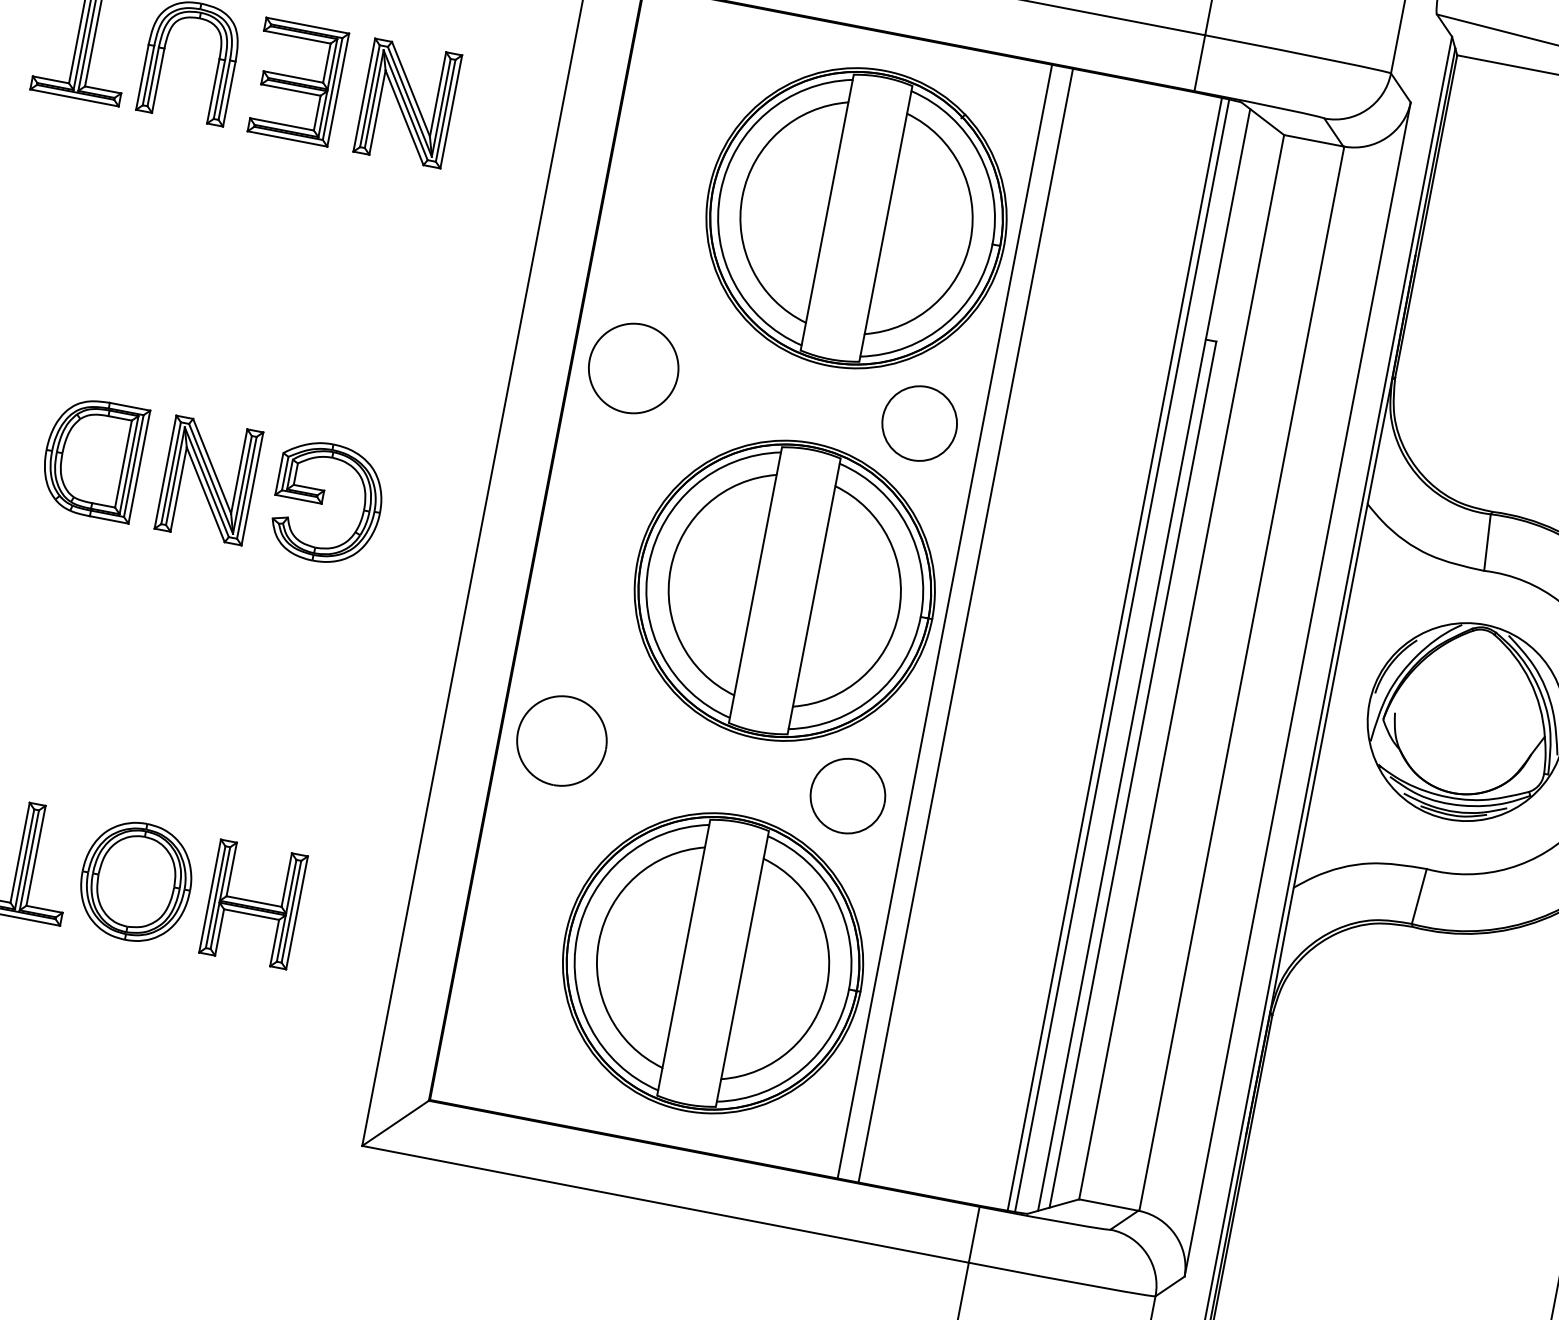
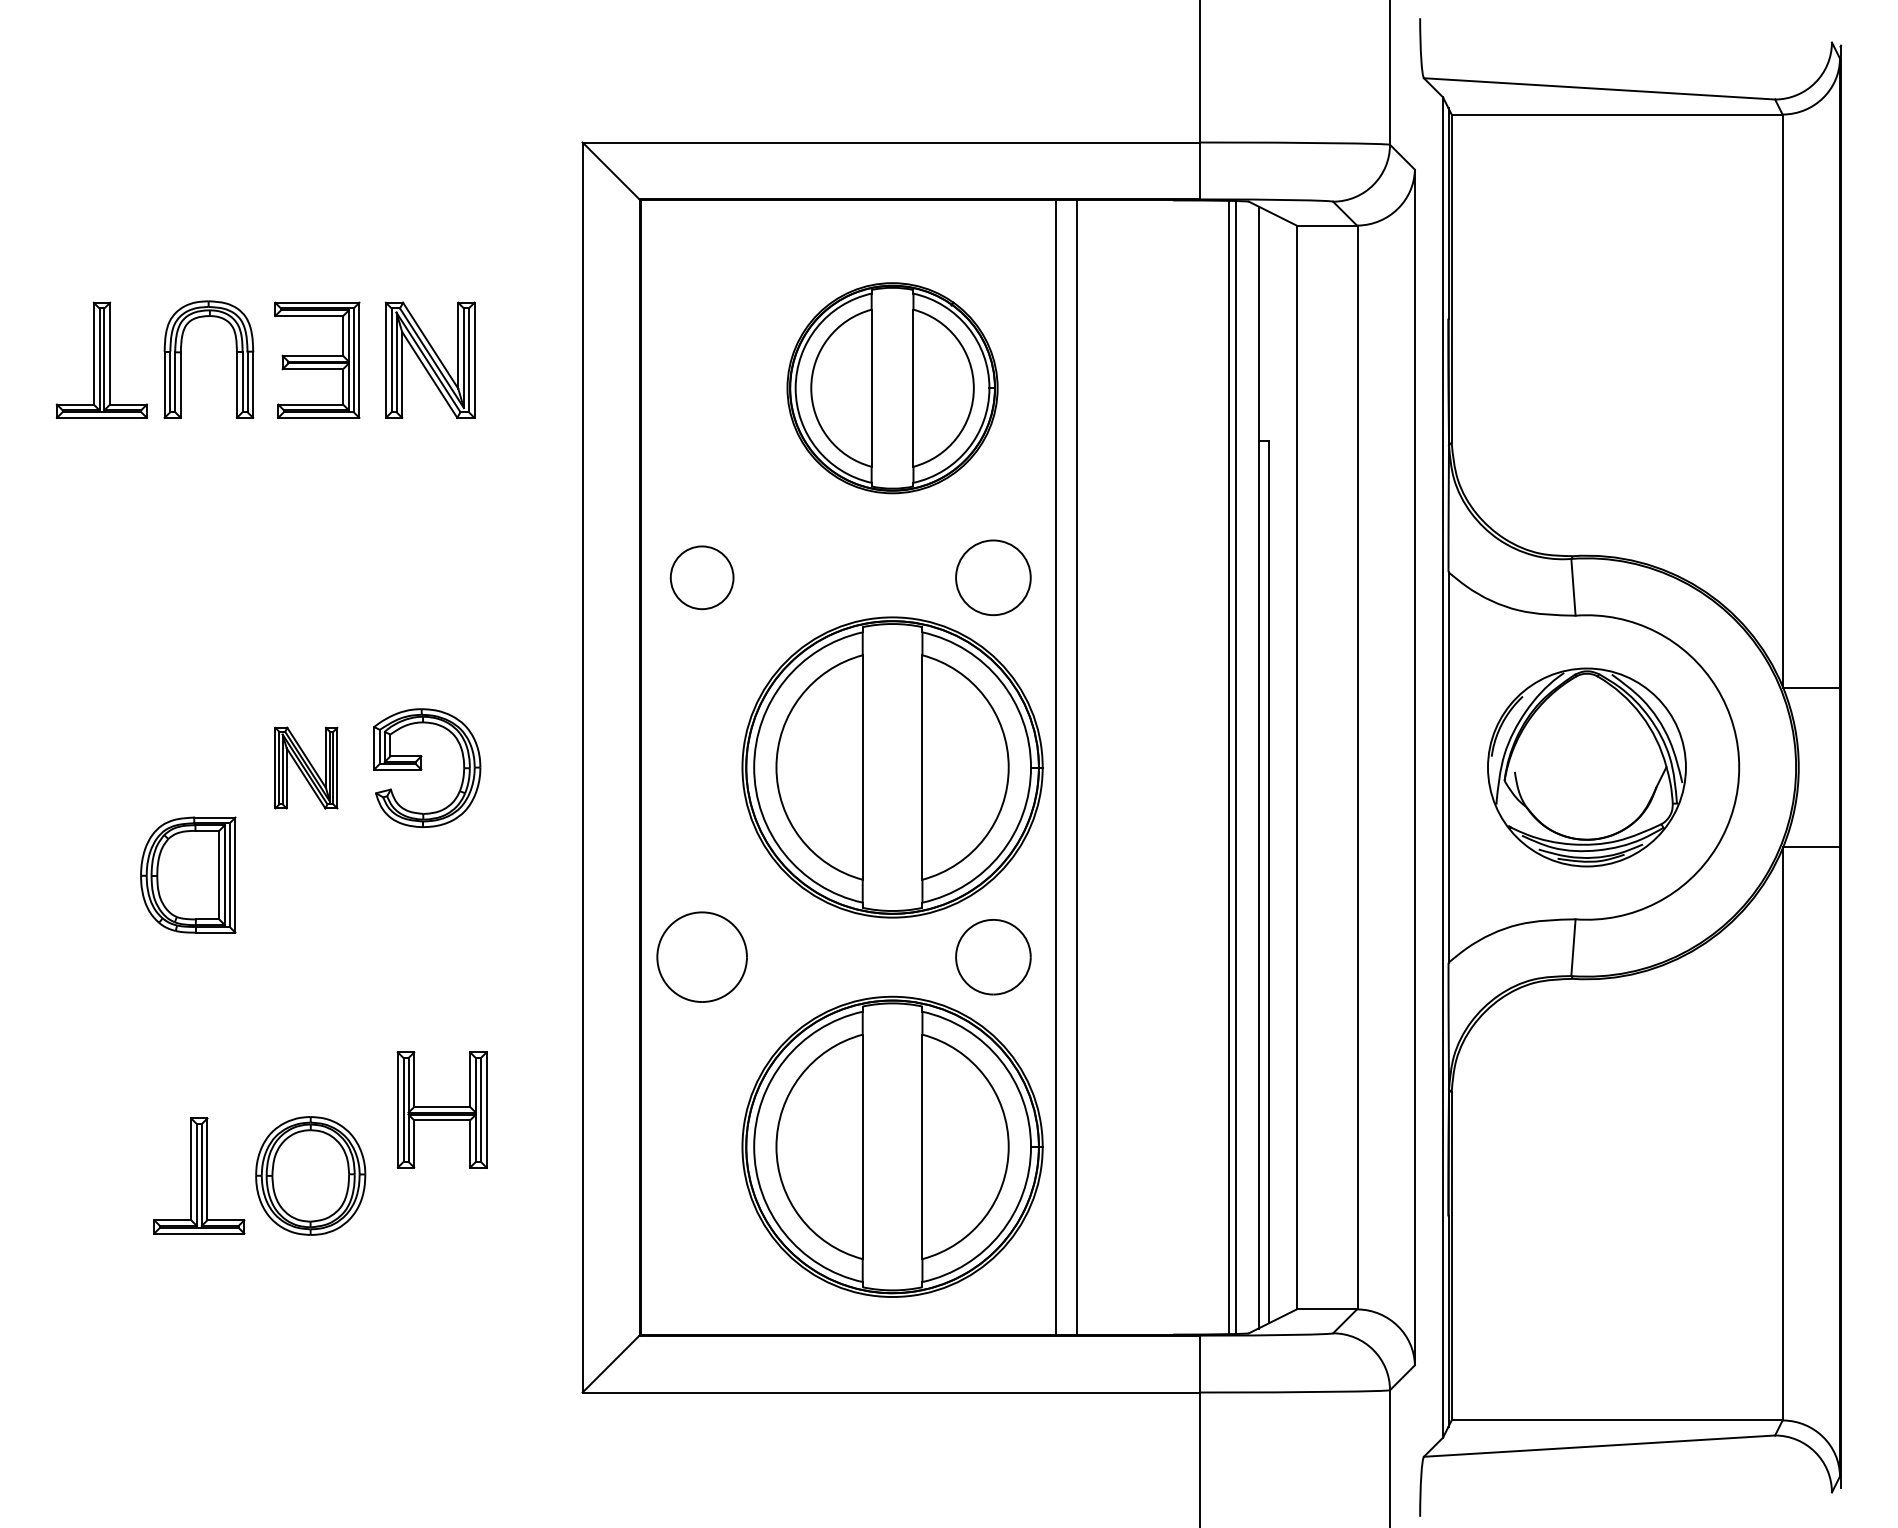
part: (856, 218) -> (892, 388), size x0.7
circle: (633, 368) -> (701, 577), size x0.7
part: (93, 457) -> (188, 874), moved
part: (209, 479) -> (306, 767), size x0.7
part: (252, 903) -> (441, 1109), moved

